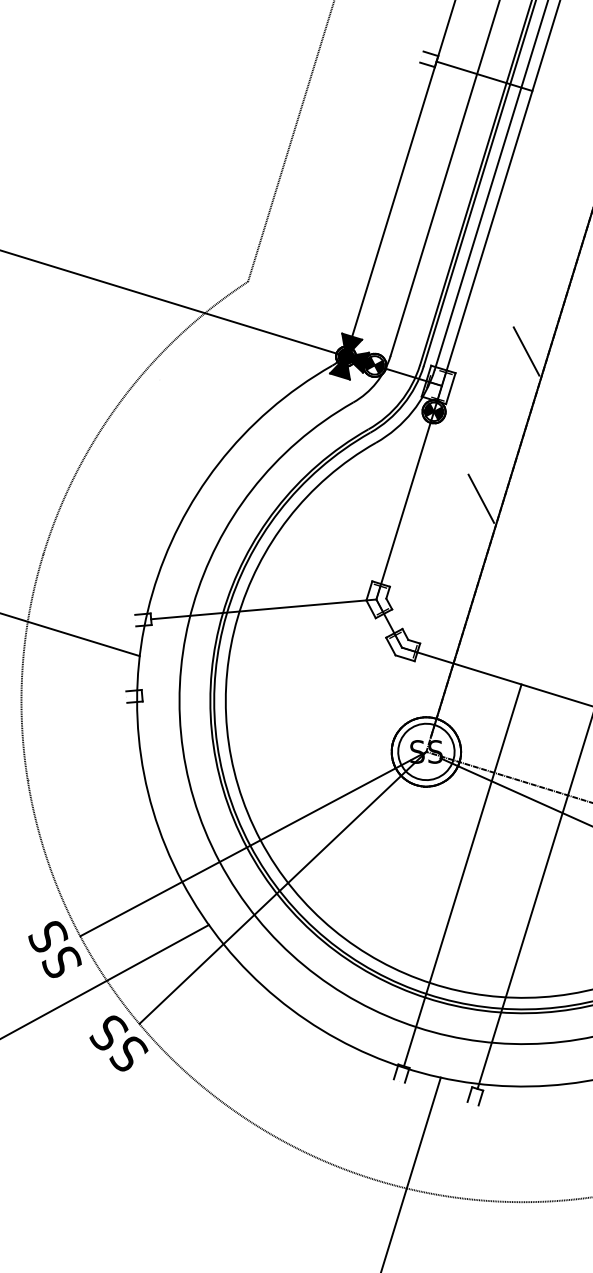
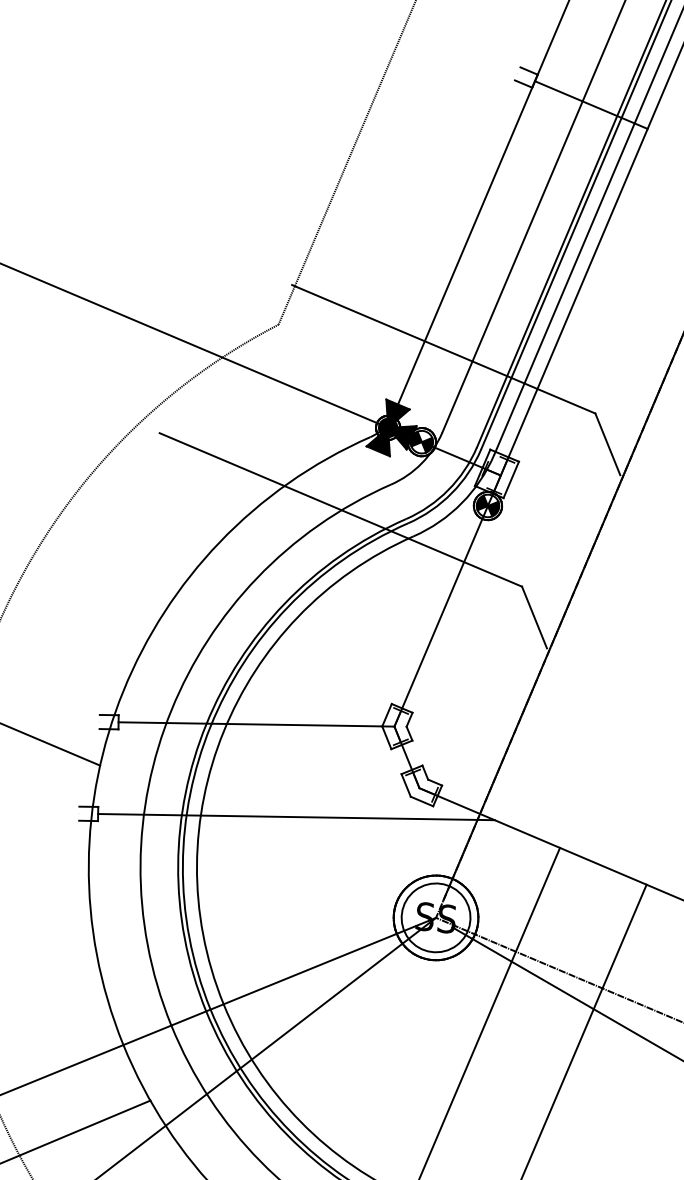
line: (384, 287) -> (443, 348), added
line: (314, 427) -> (340, 510), added
line: (304, 681) -> (296, 817), added

